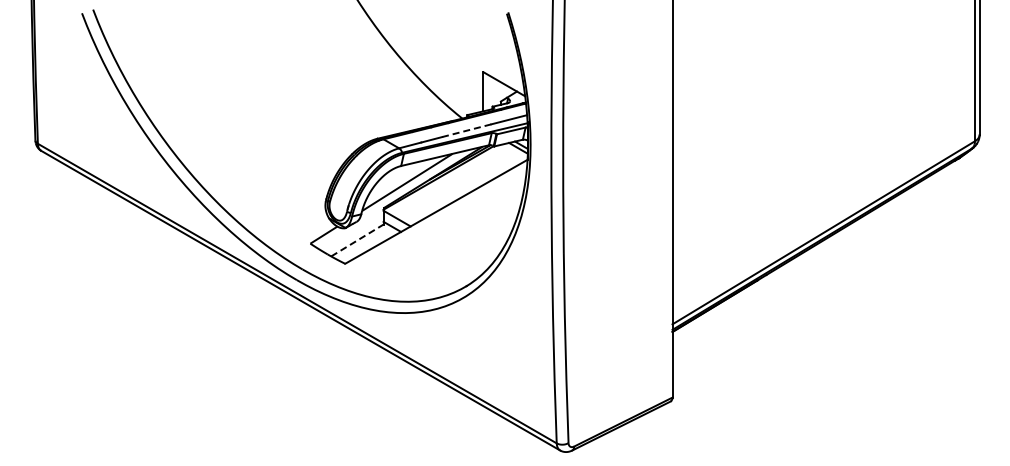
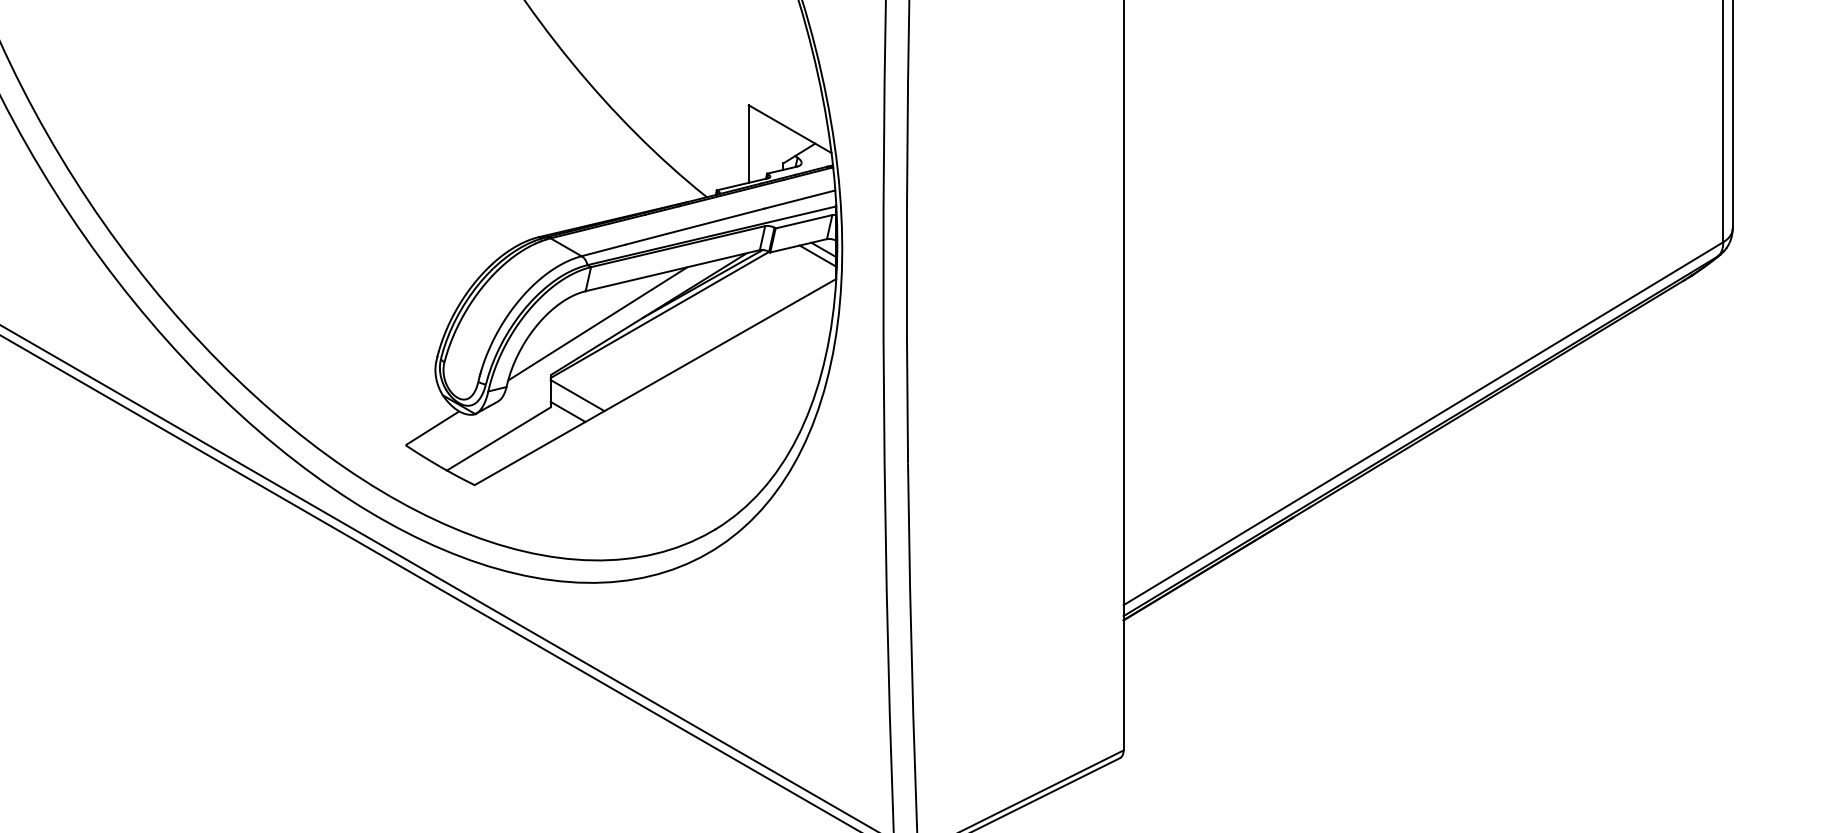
line: (466, 130) -> (715, 220), dashed -> solid
line: (357, 240) -> (499, 438), dashed -> solid

